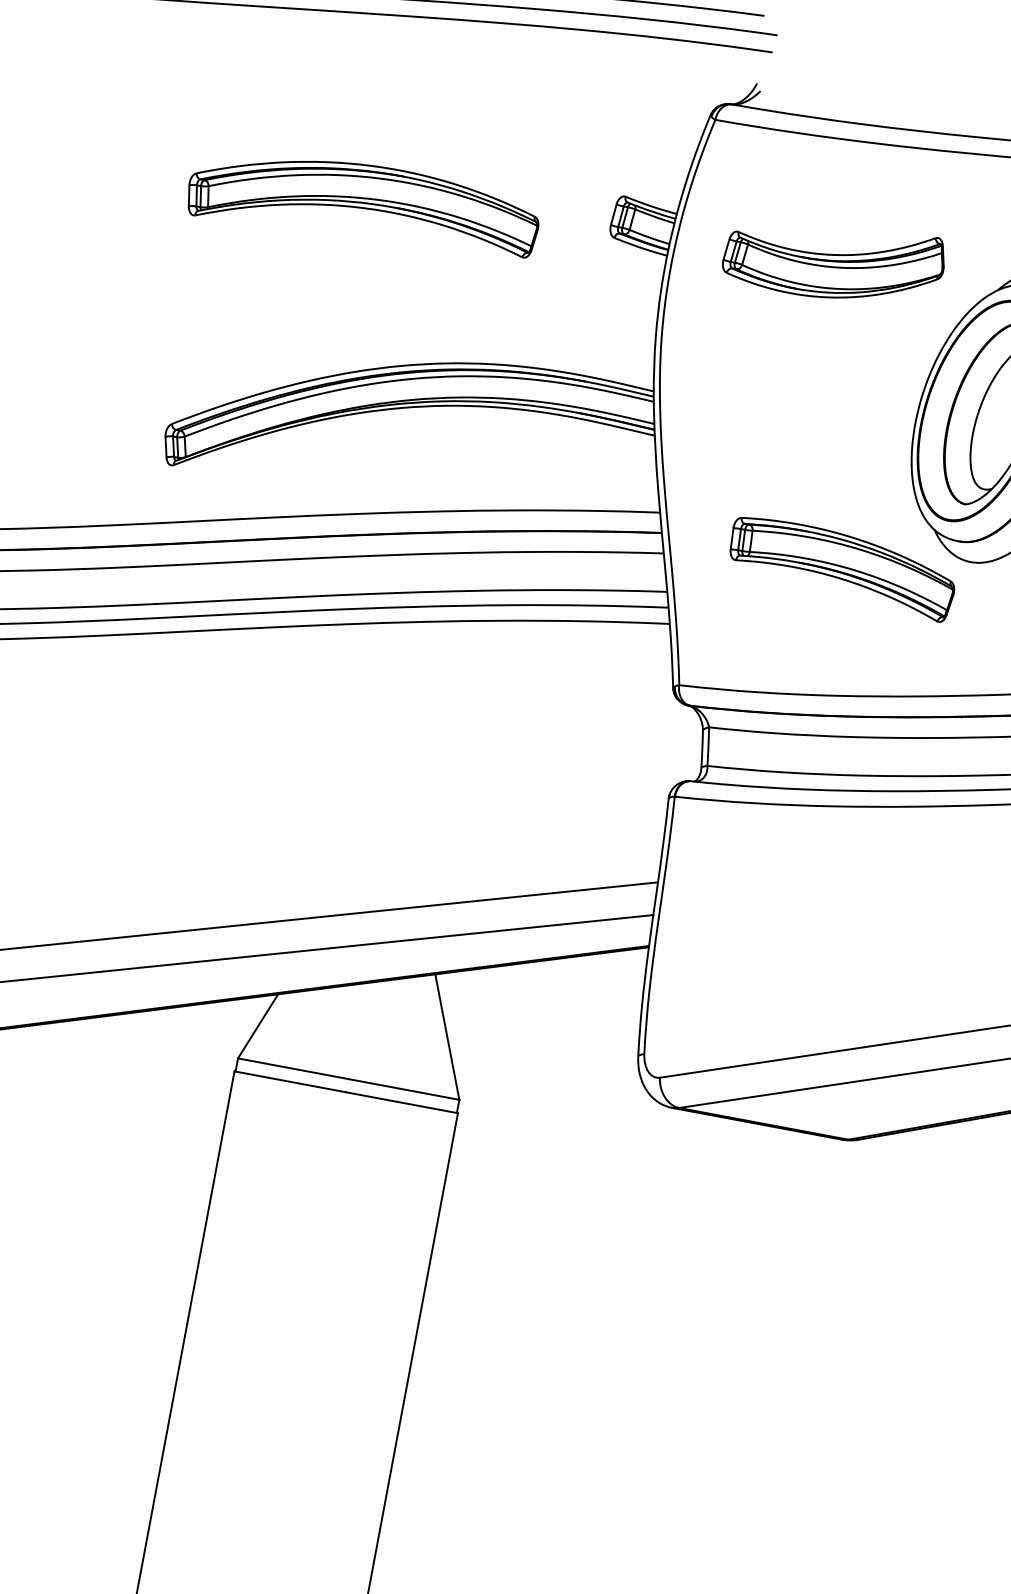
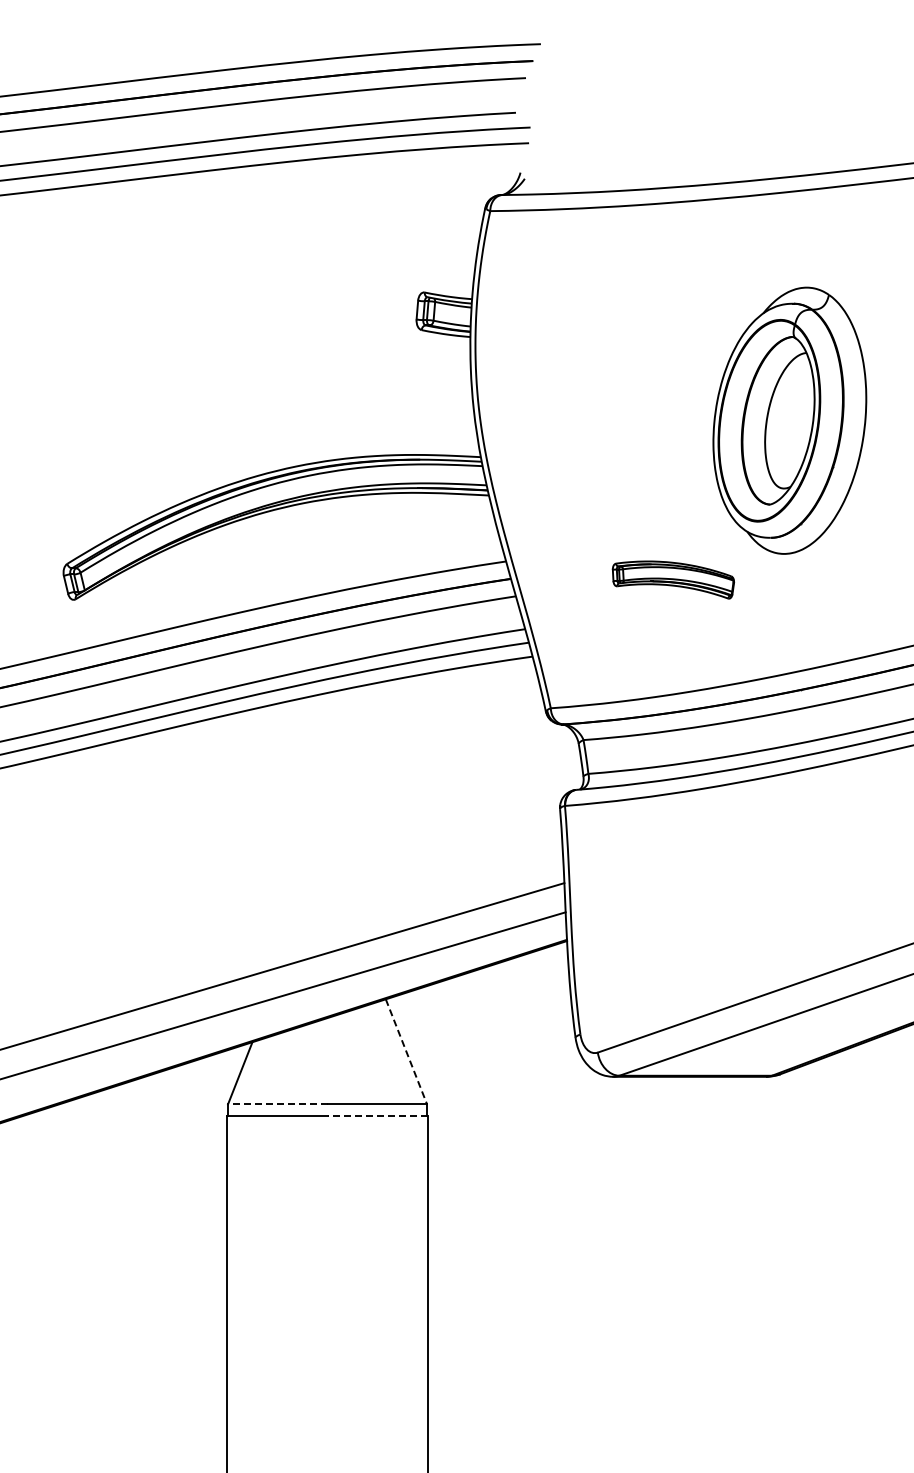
part: (363, 205) -> (198, 342), removed
part: (834, 259) -> (616, 313), removed
part: (842, 567) -> (673, 579), size x0.6
line: (447, 1037) -> (406, 1052), solid -> dashed
line: (293, 1068) -> (277, 1104), solid -> dashed
line: (401, 1102) -> (377, 1116), solid -> dashed

